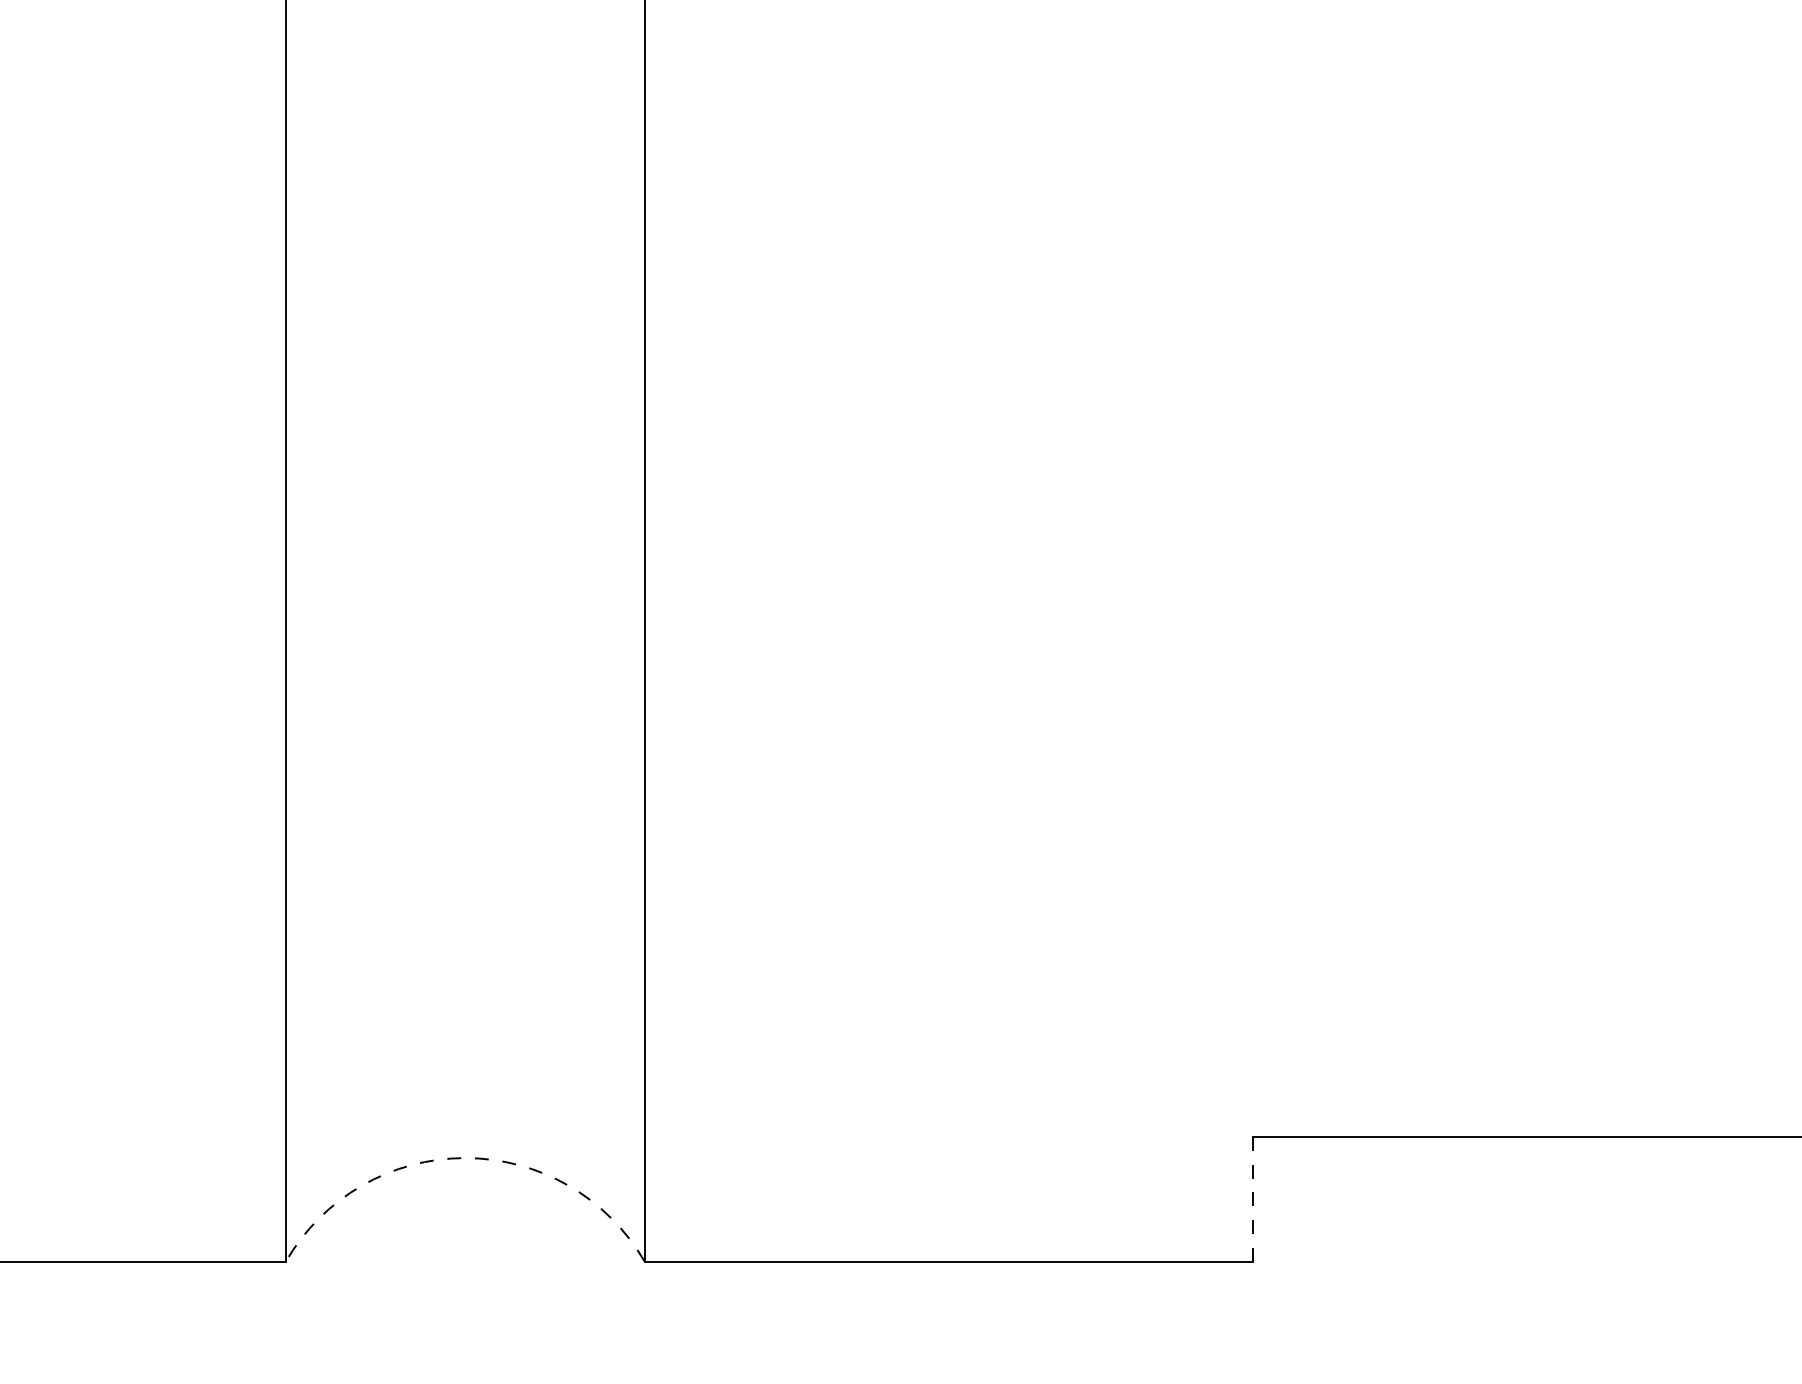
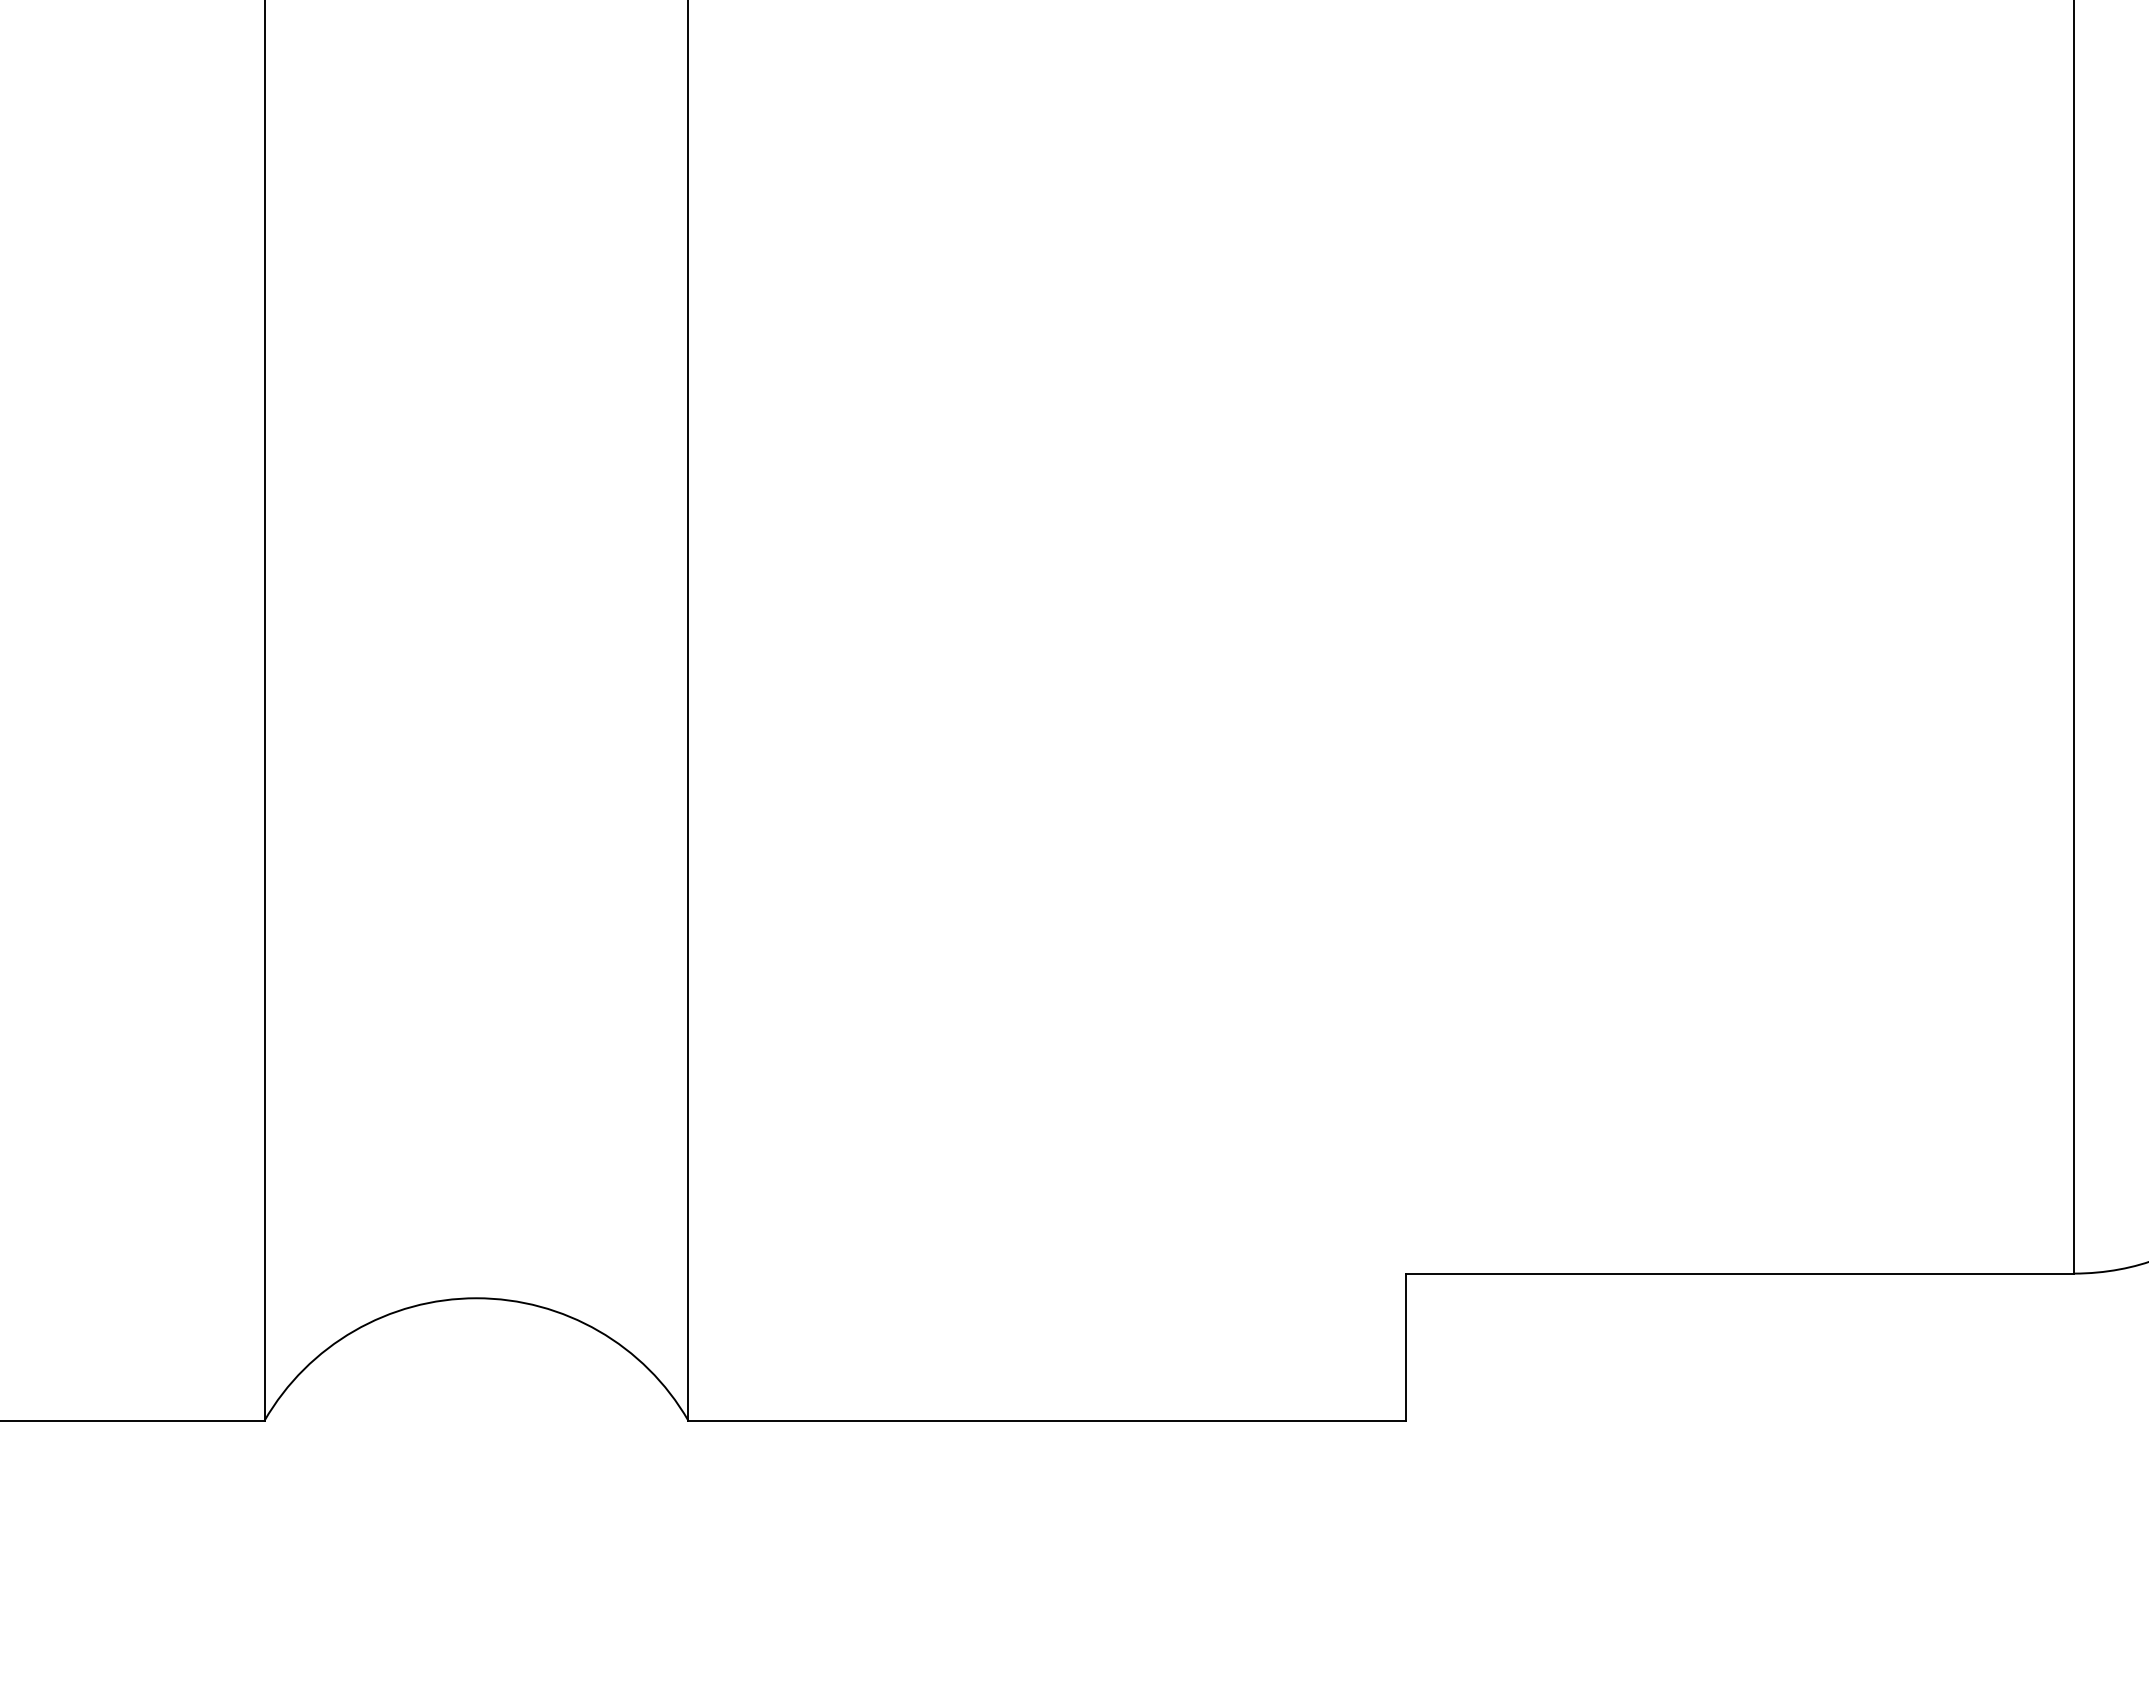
arc: (465, 1158) -> (476, 1298), dashed -> solid
line: (1252, 1199) -> (1405, 1347), dashed -> solid

